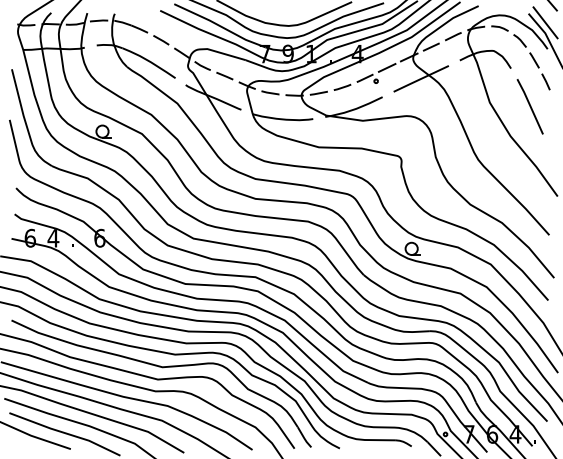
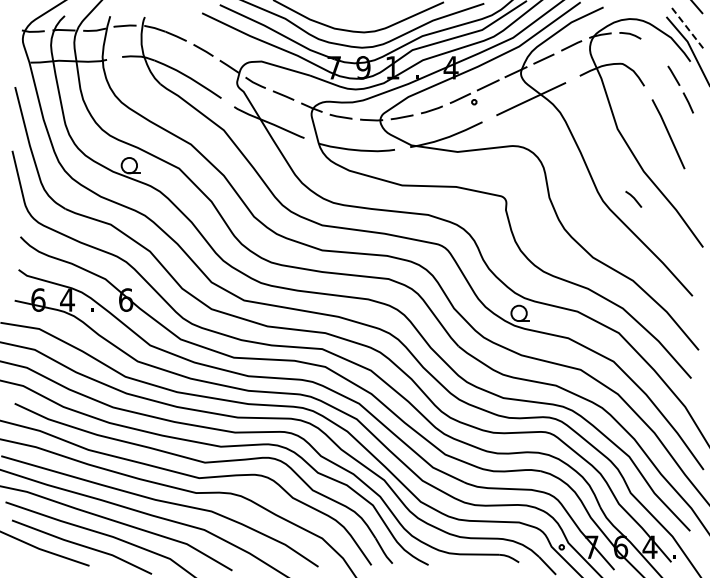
line: (545, 22) -> (687, 28), solid -> dashed
line: (519, 40) -> (633, 198), moved

